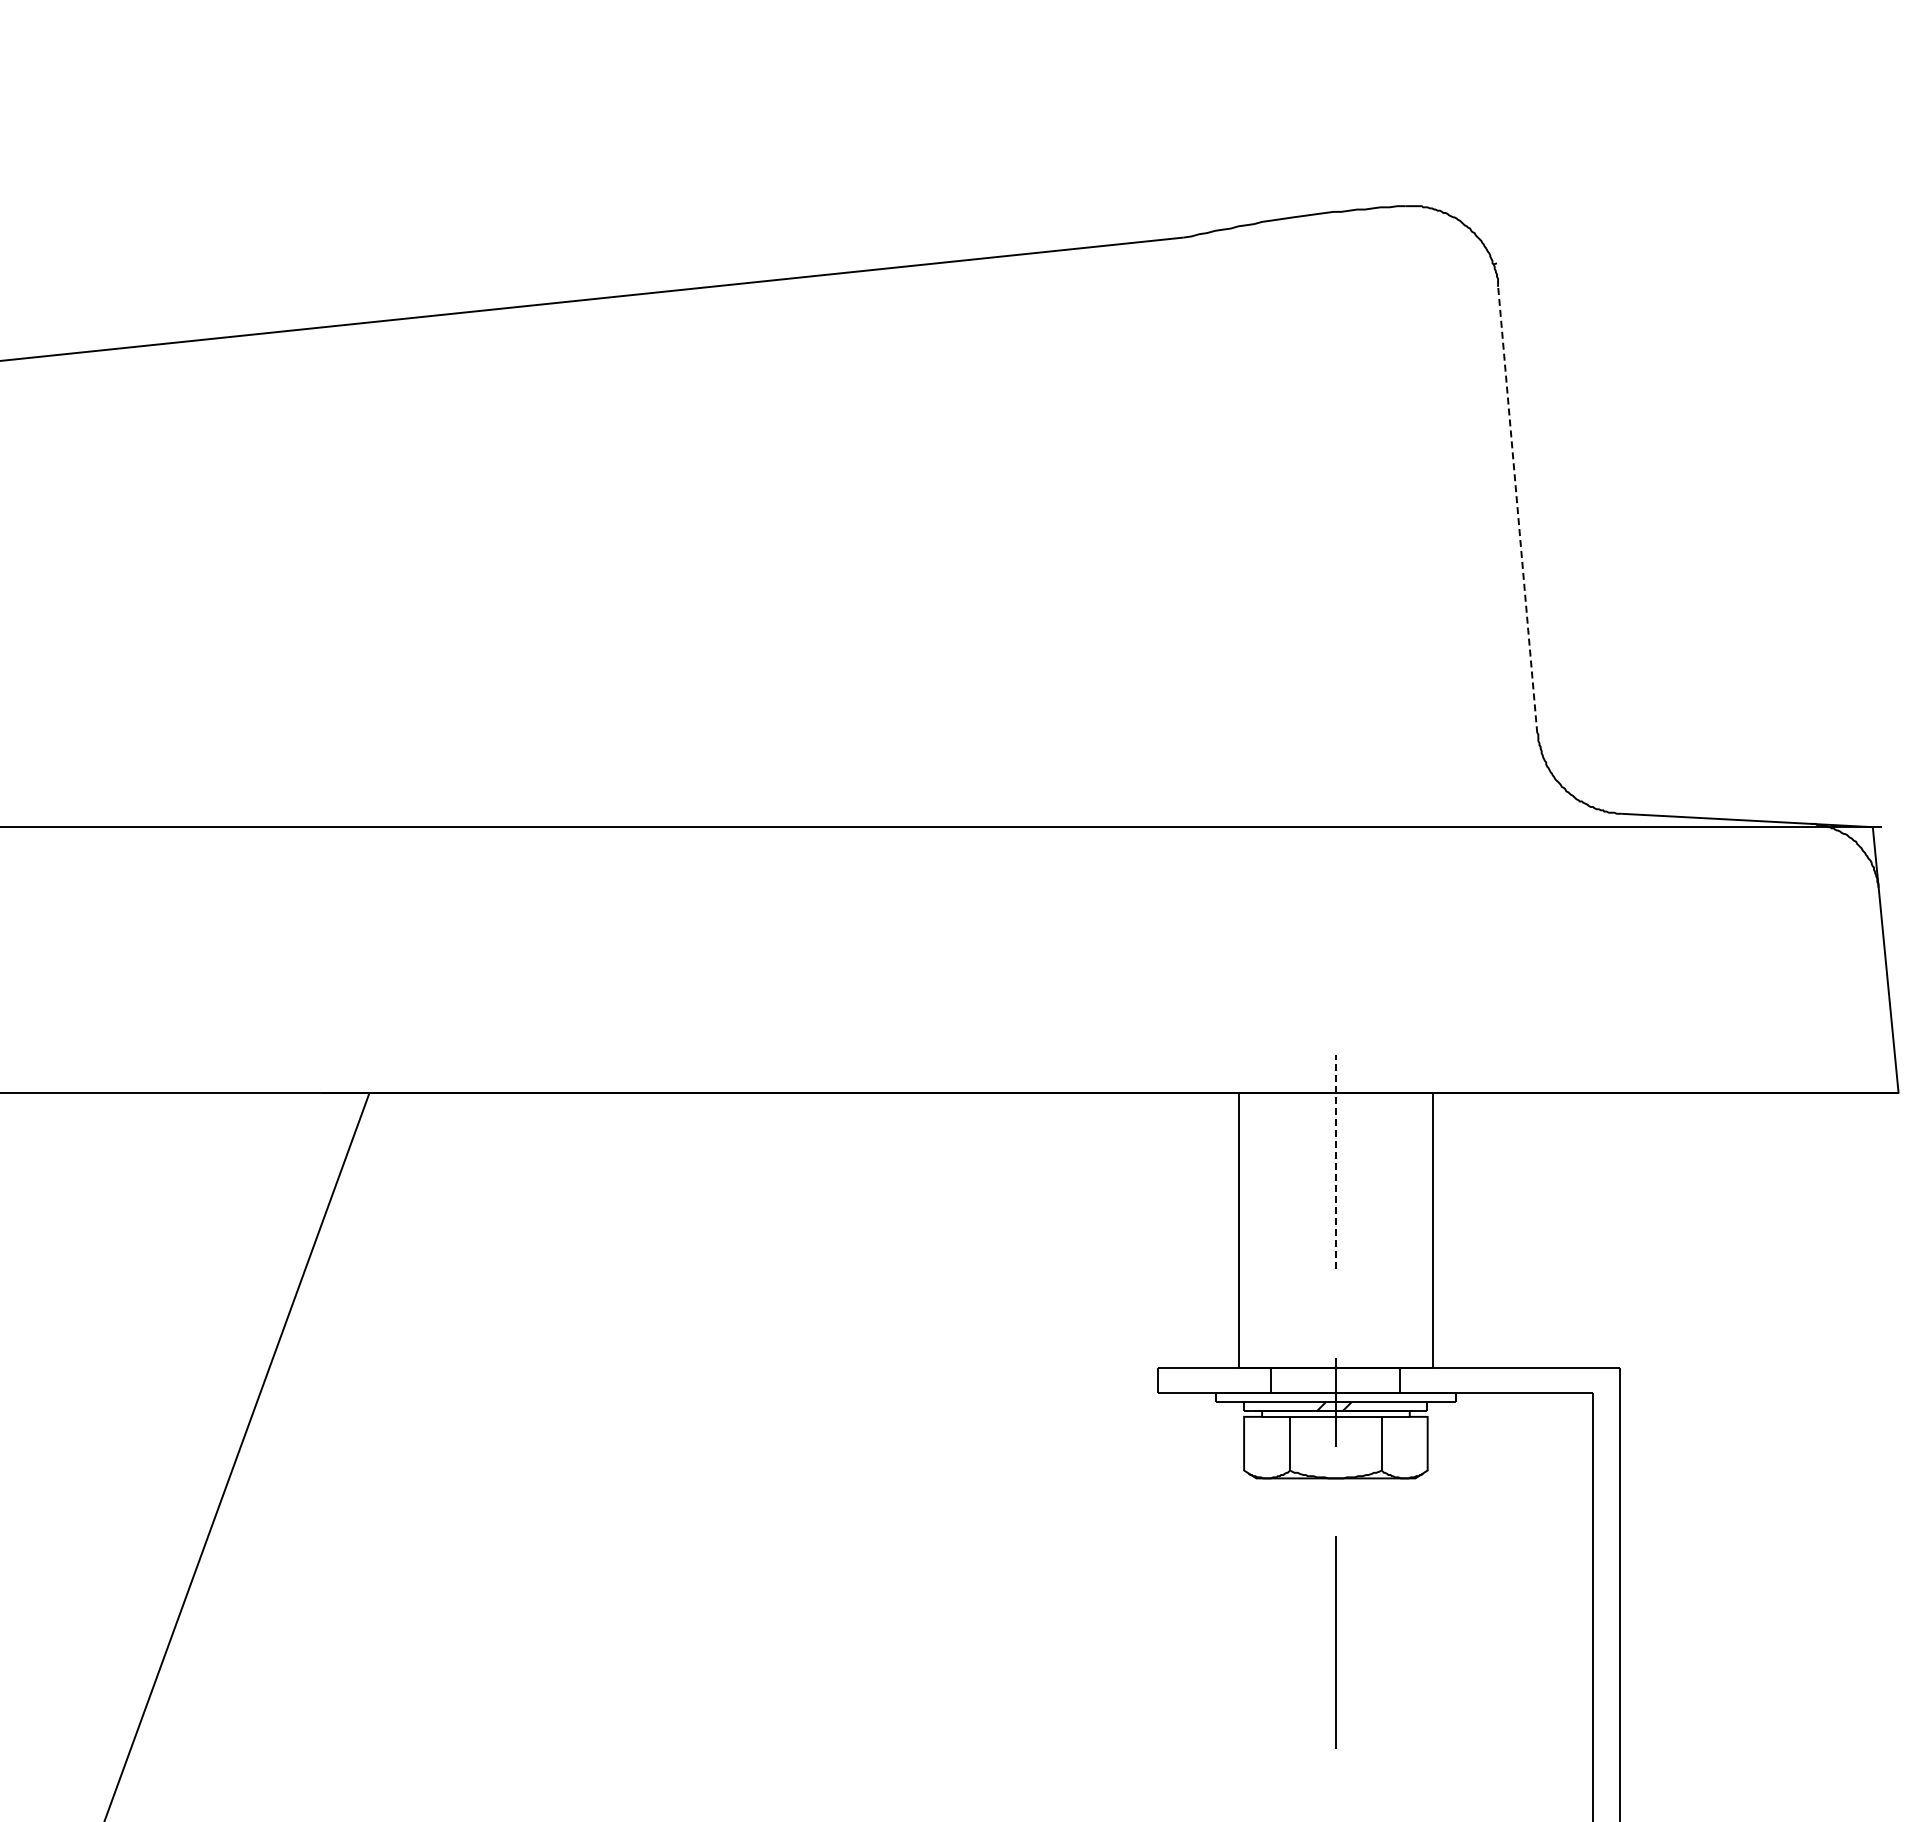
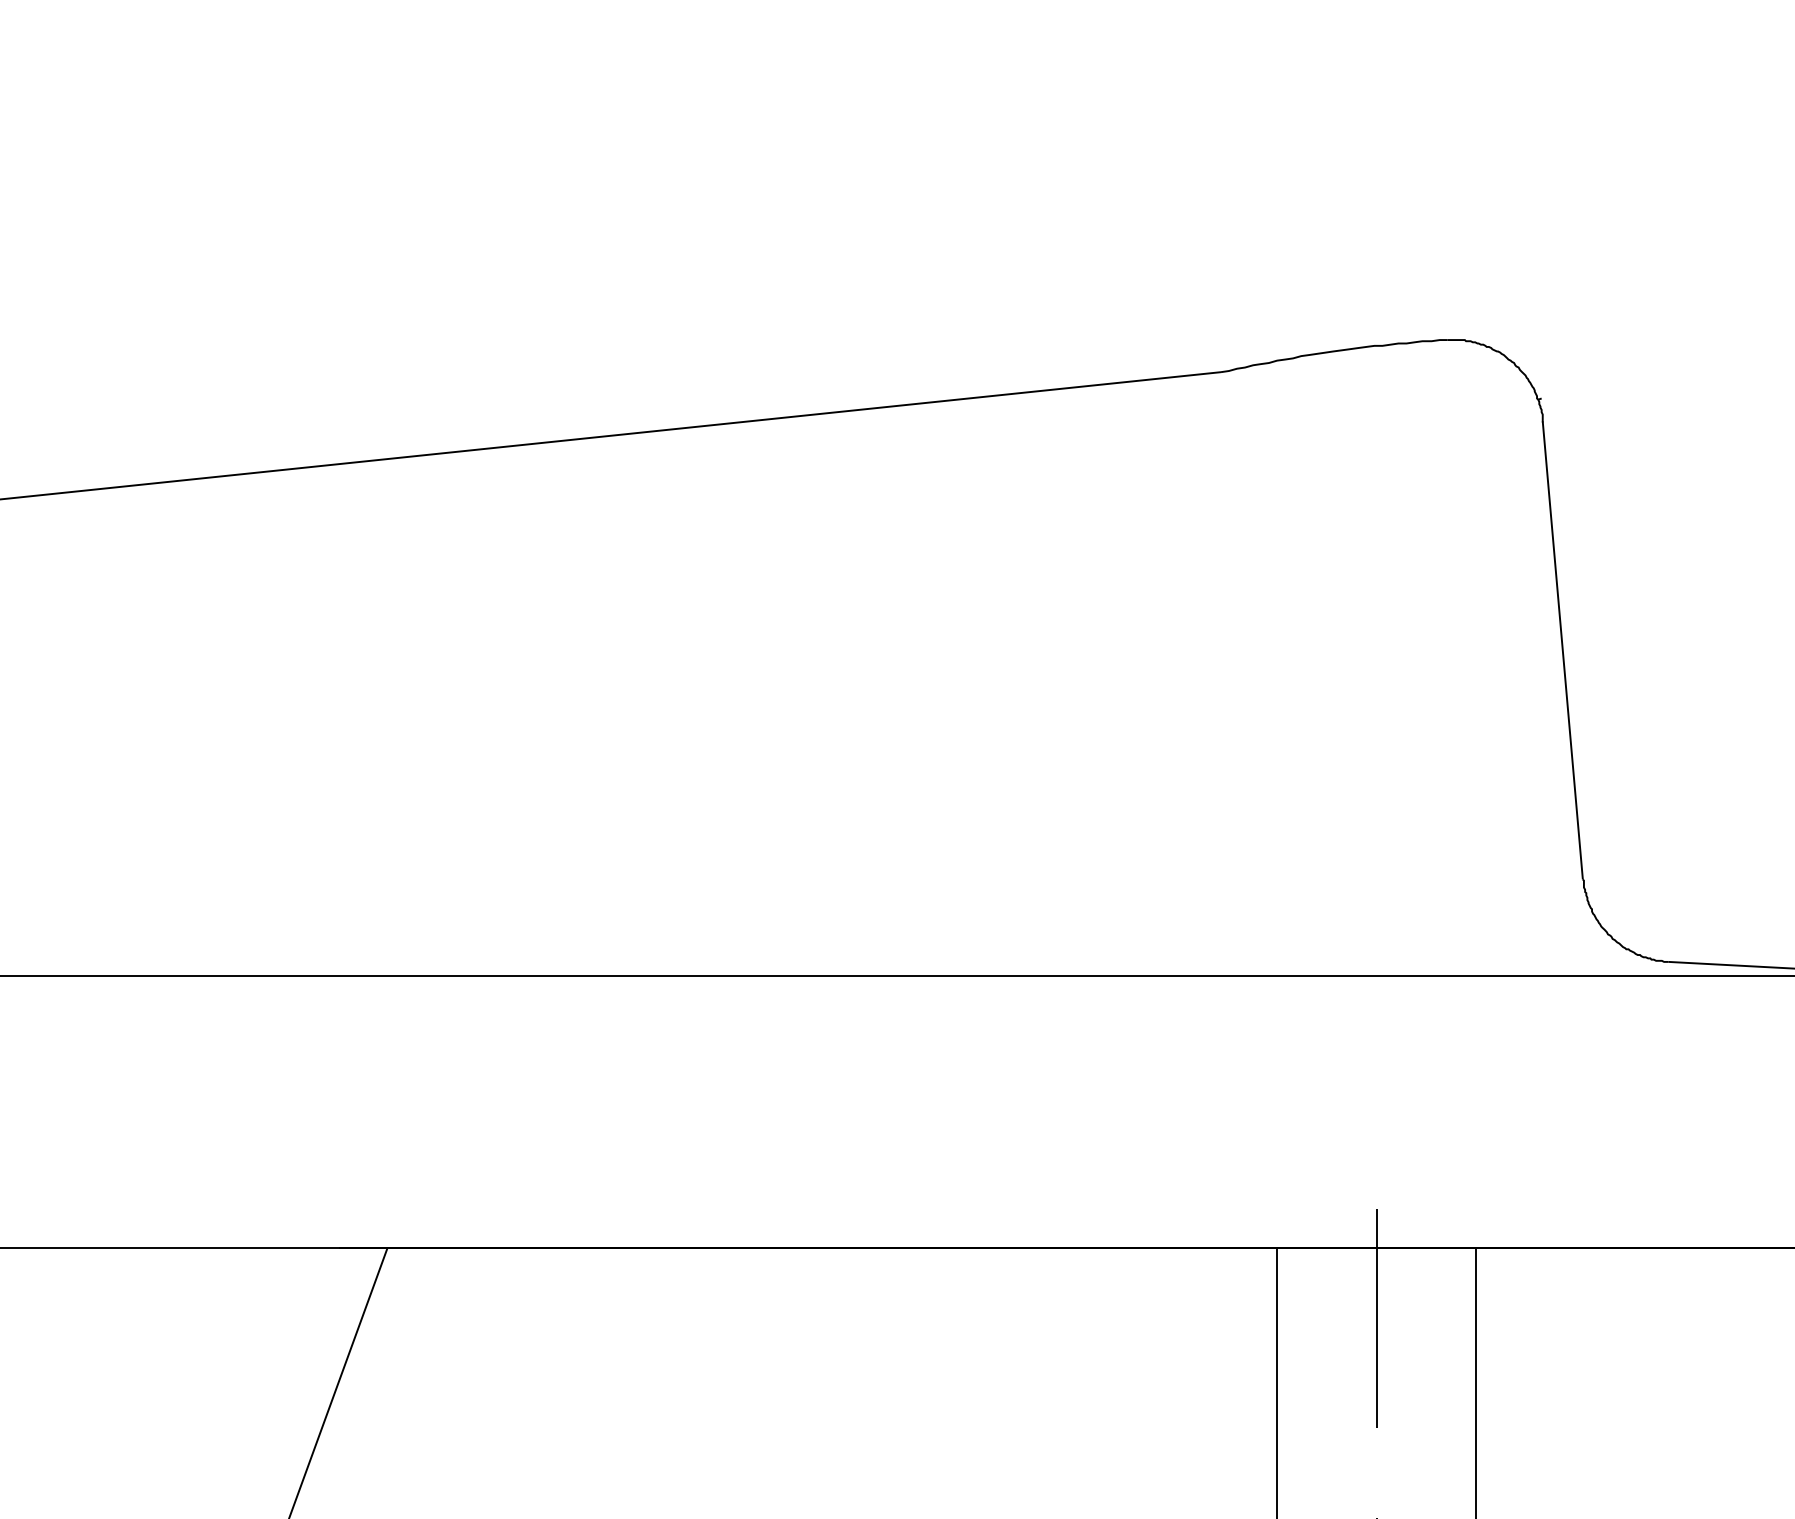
line: (1517, 509) -> (1562, 650), dashed -> solid
line: (1335, 1162) -> (1376, 1318), dashed -> solid

